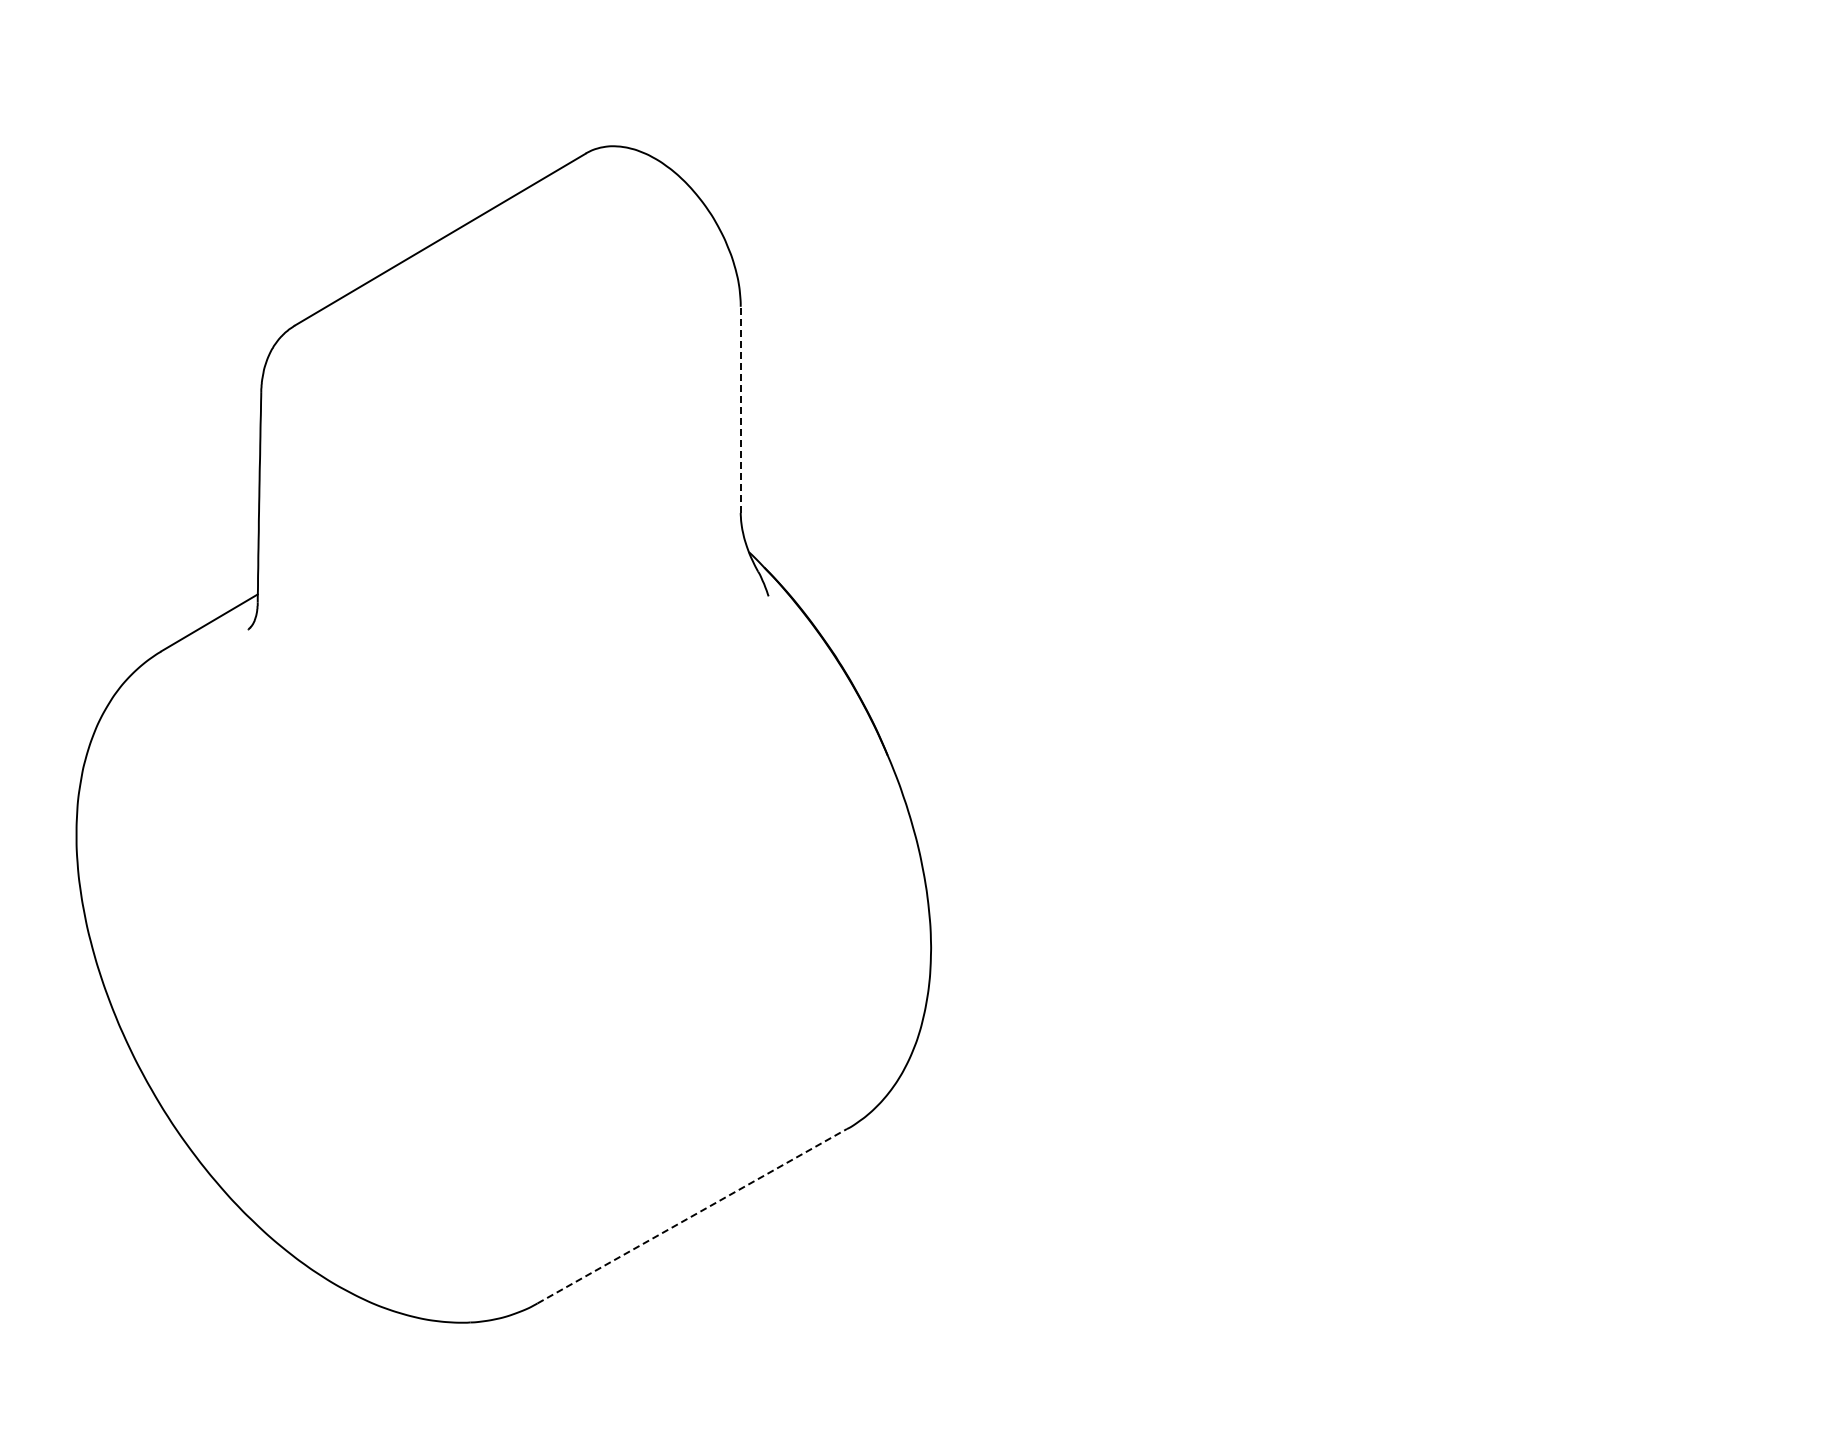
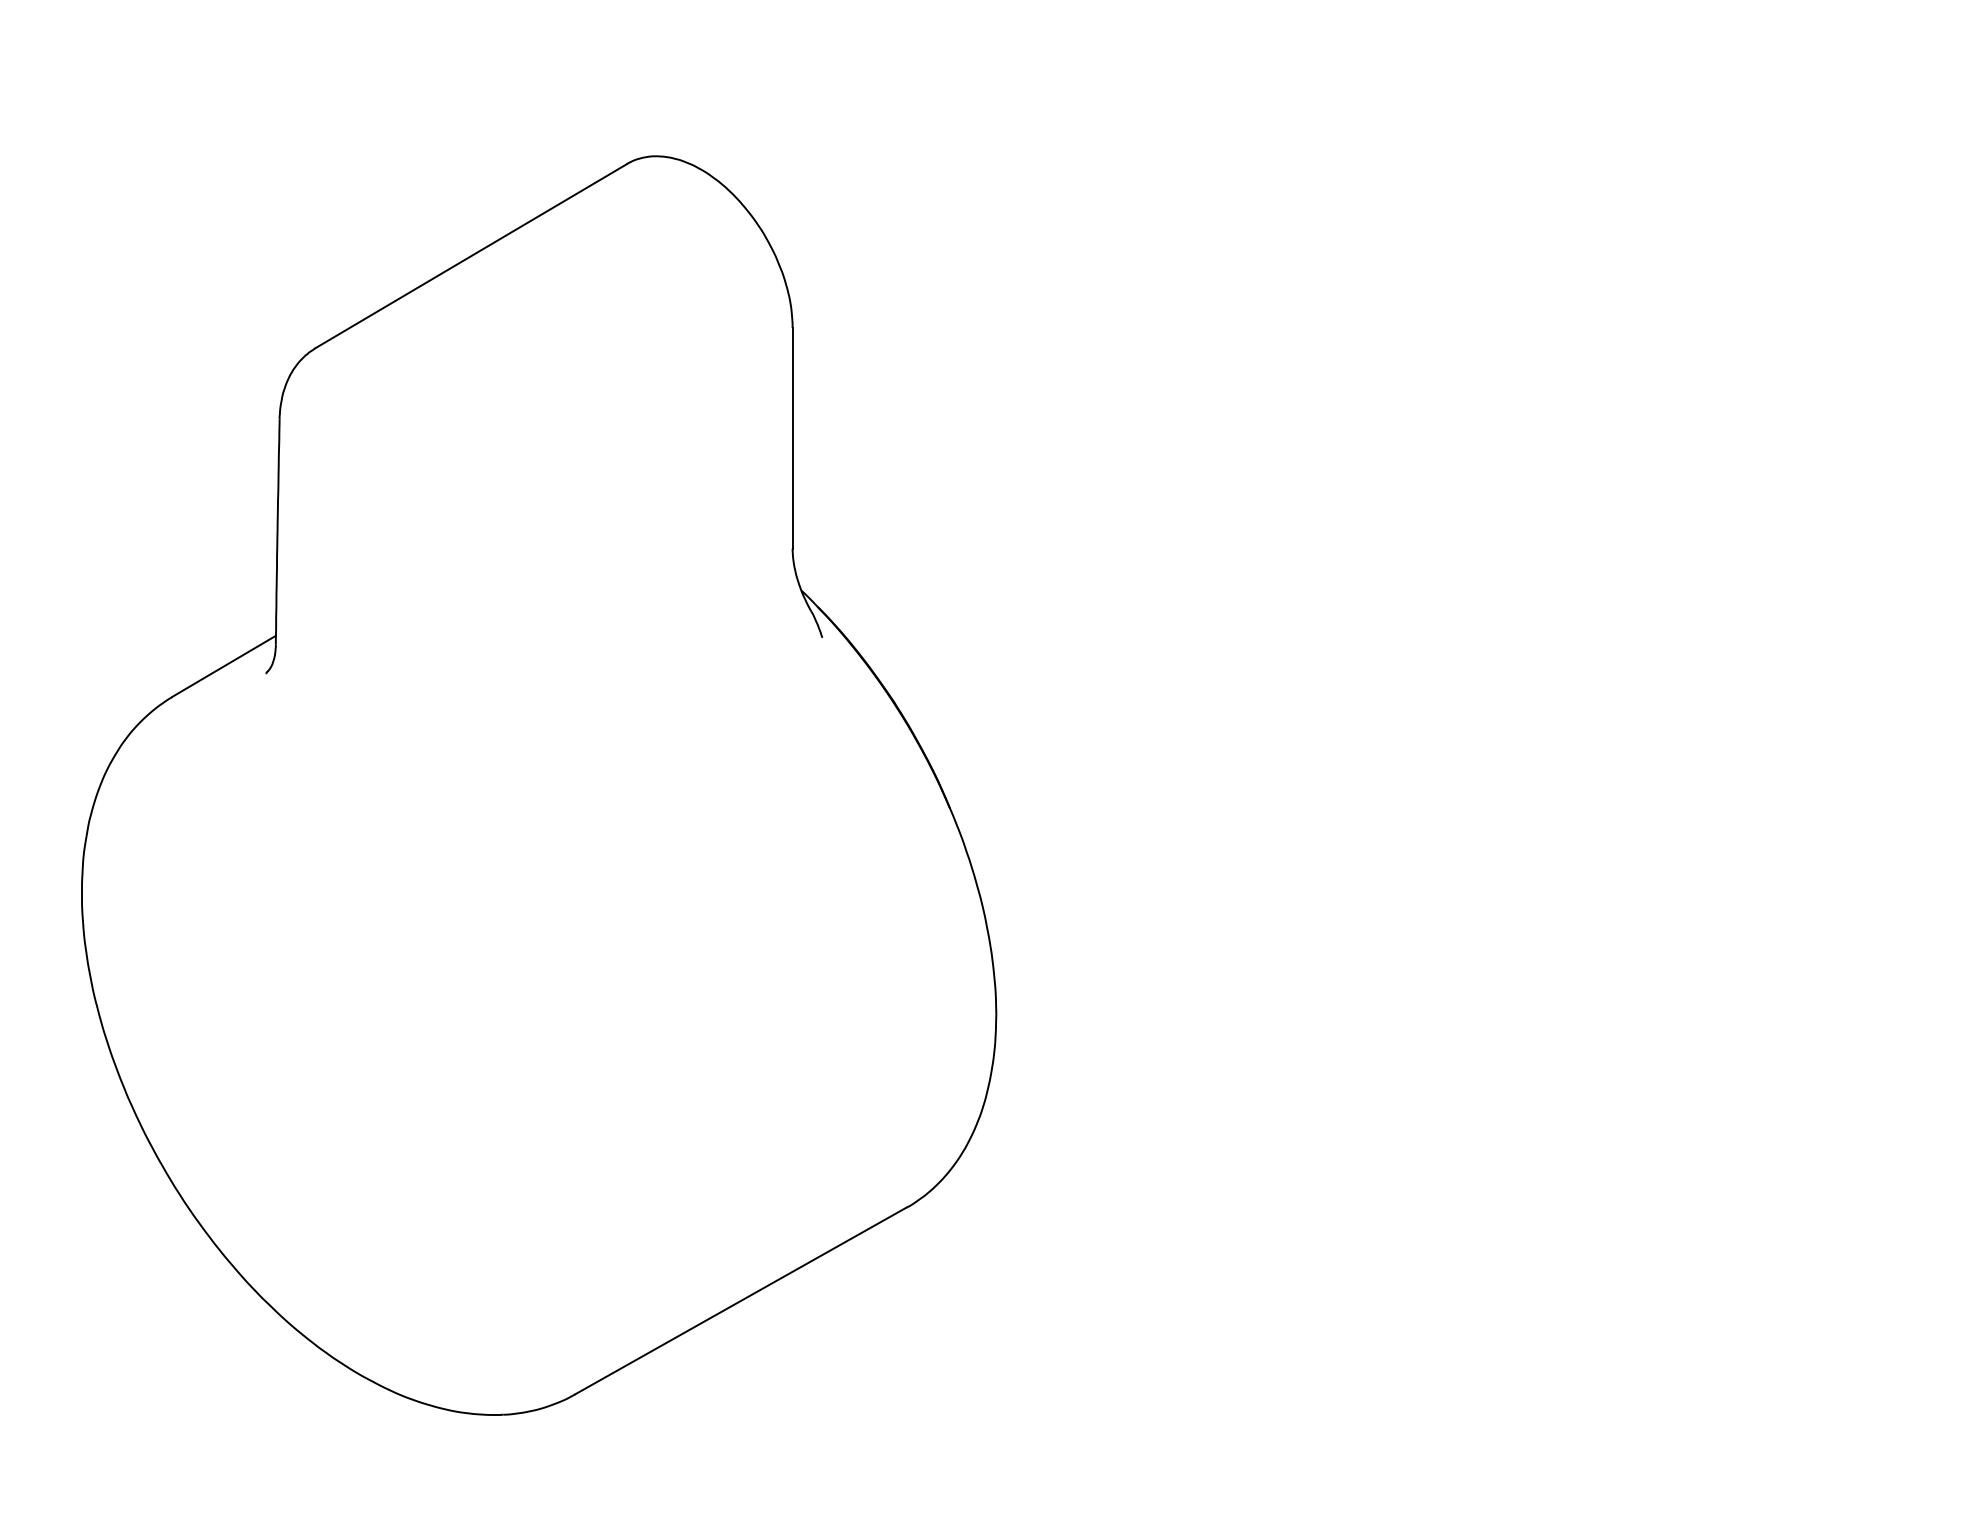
line: (740, 409) -> (792, 437), dashed -> solid
line: (692, 1216) -> (740, 1301), dashed -> solid

